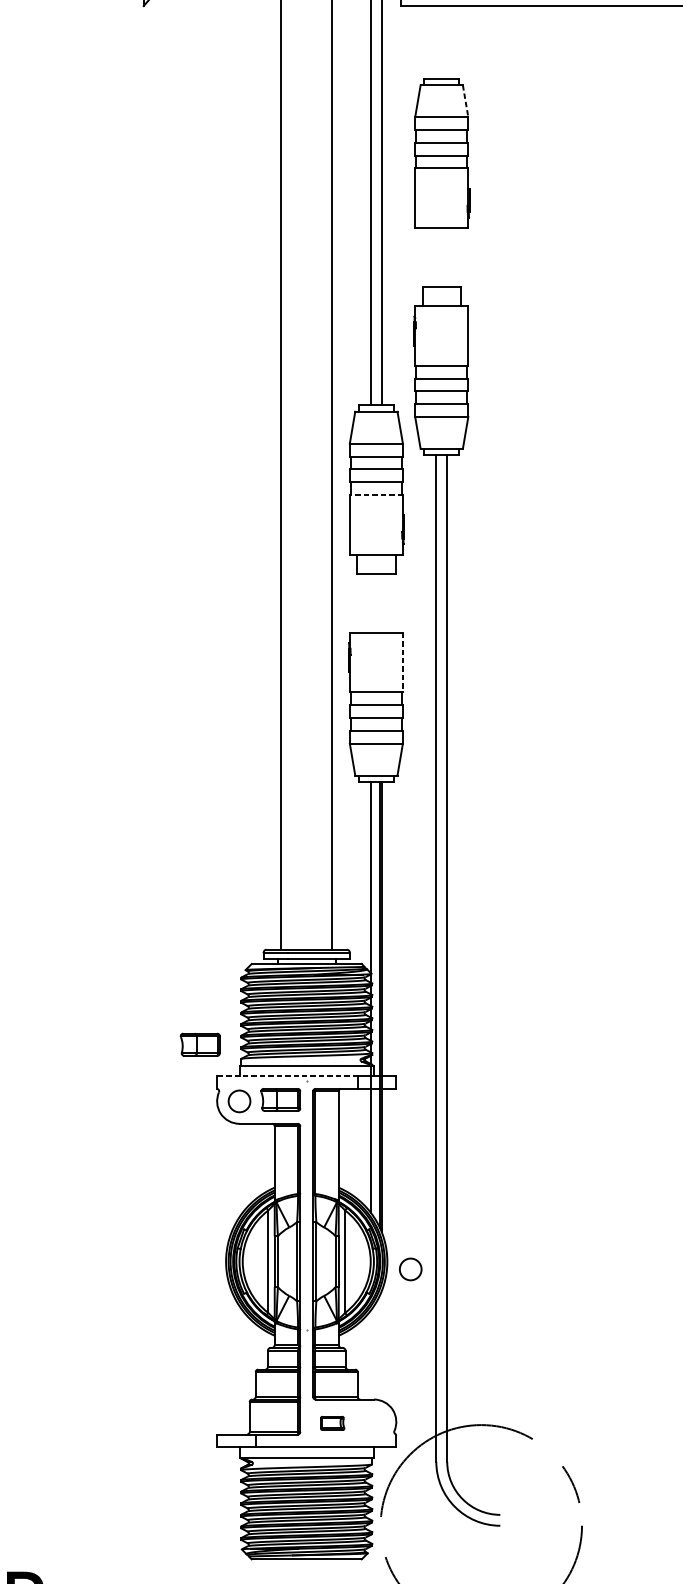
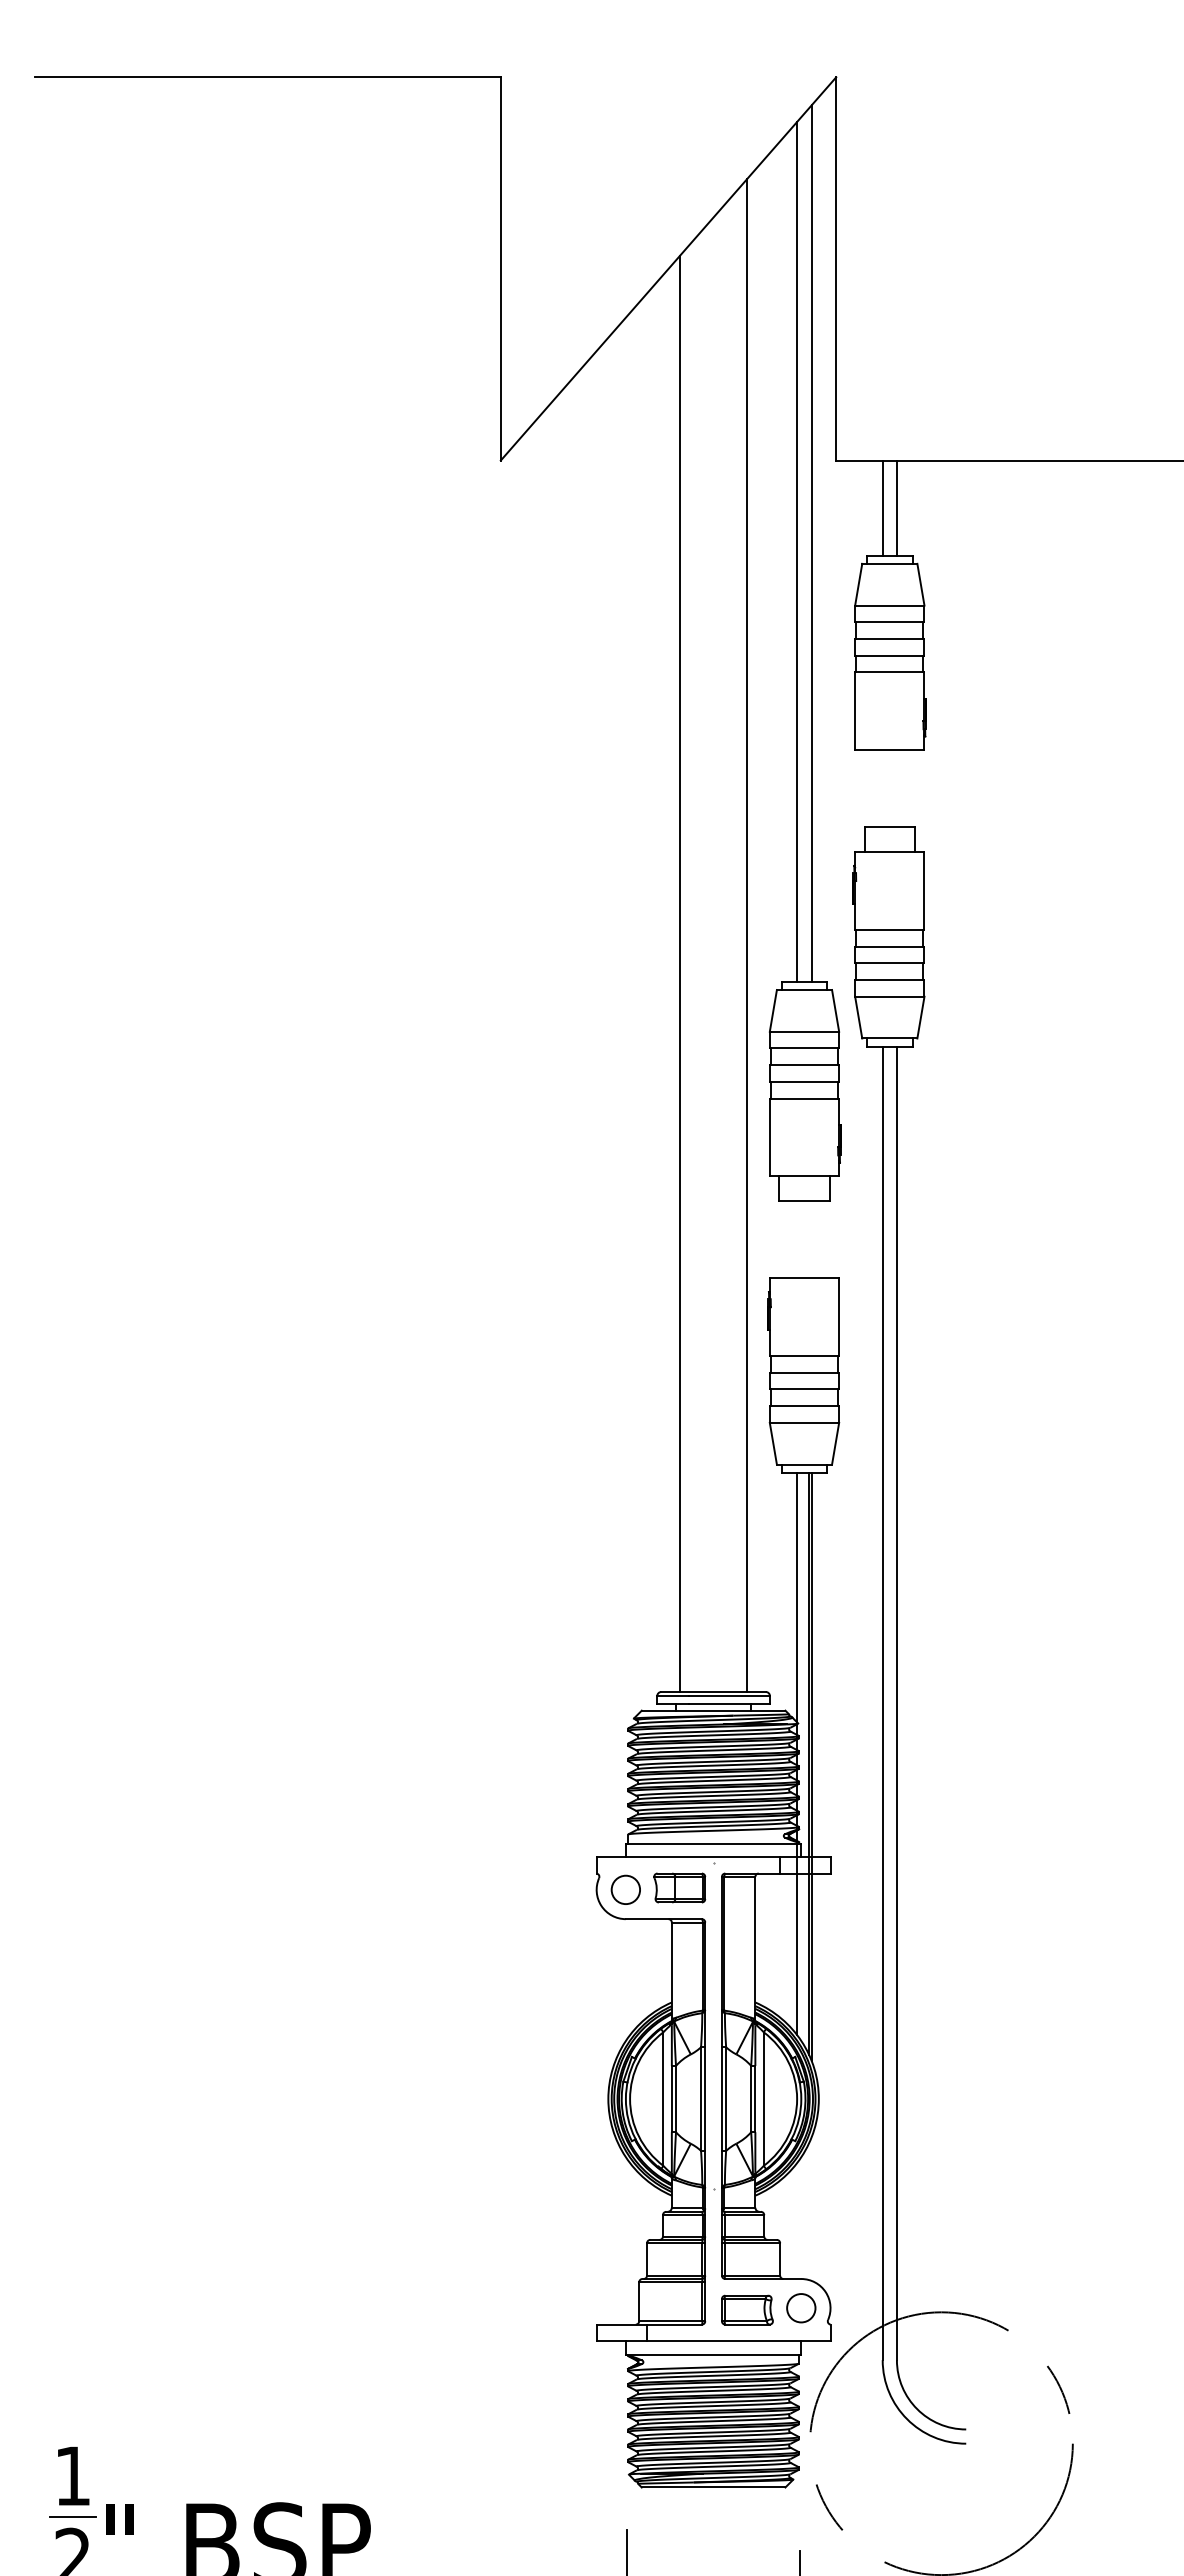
line: (436, 42) -> (882, 507), added
line: (446, 42) -> (896, 507), added
line: (466, 101) -> (921, 585), dashed -> solid
line: (376, 494) -> (804, 1098), dashed -> solid
line: (403, 662) -> (839, 1317), dashed -> solid
part: (200, 1044) -> (574, 1815), removed
line: (287, 1075) -> (688, 1856), dashed -> solid
circle: (410, 1269) -> (801, 2308), moved
part: (332, 1422) -> (747, 2309), size x1.67

